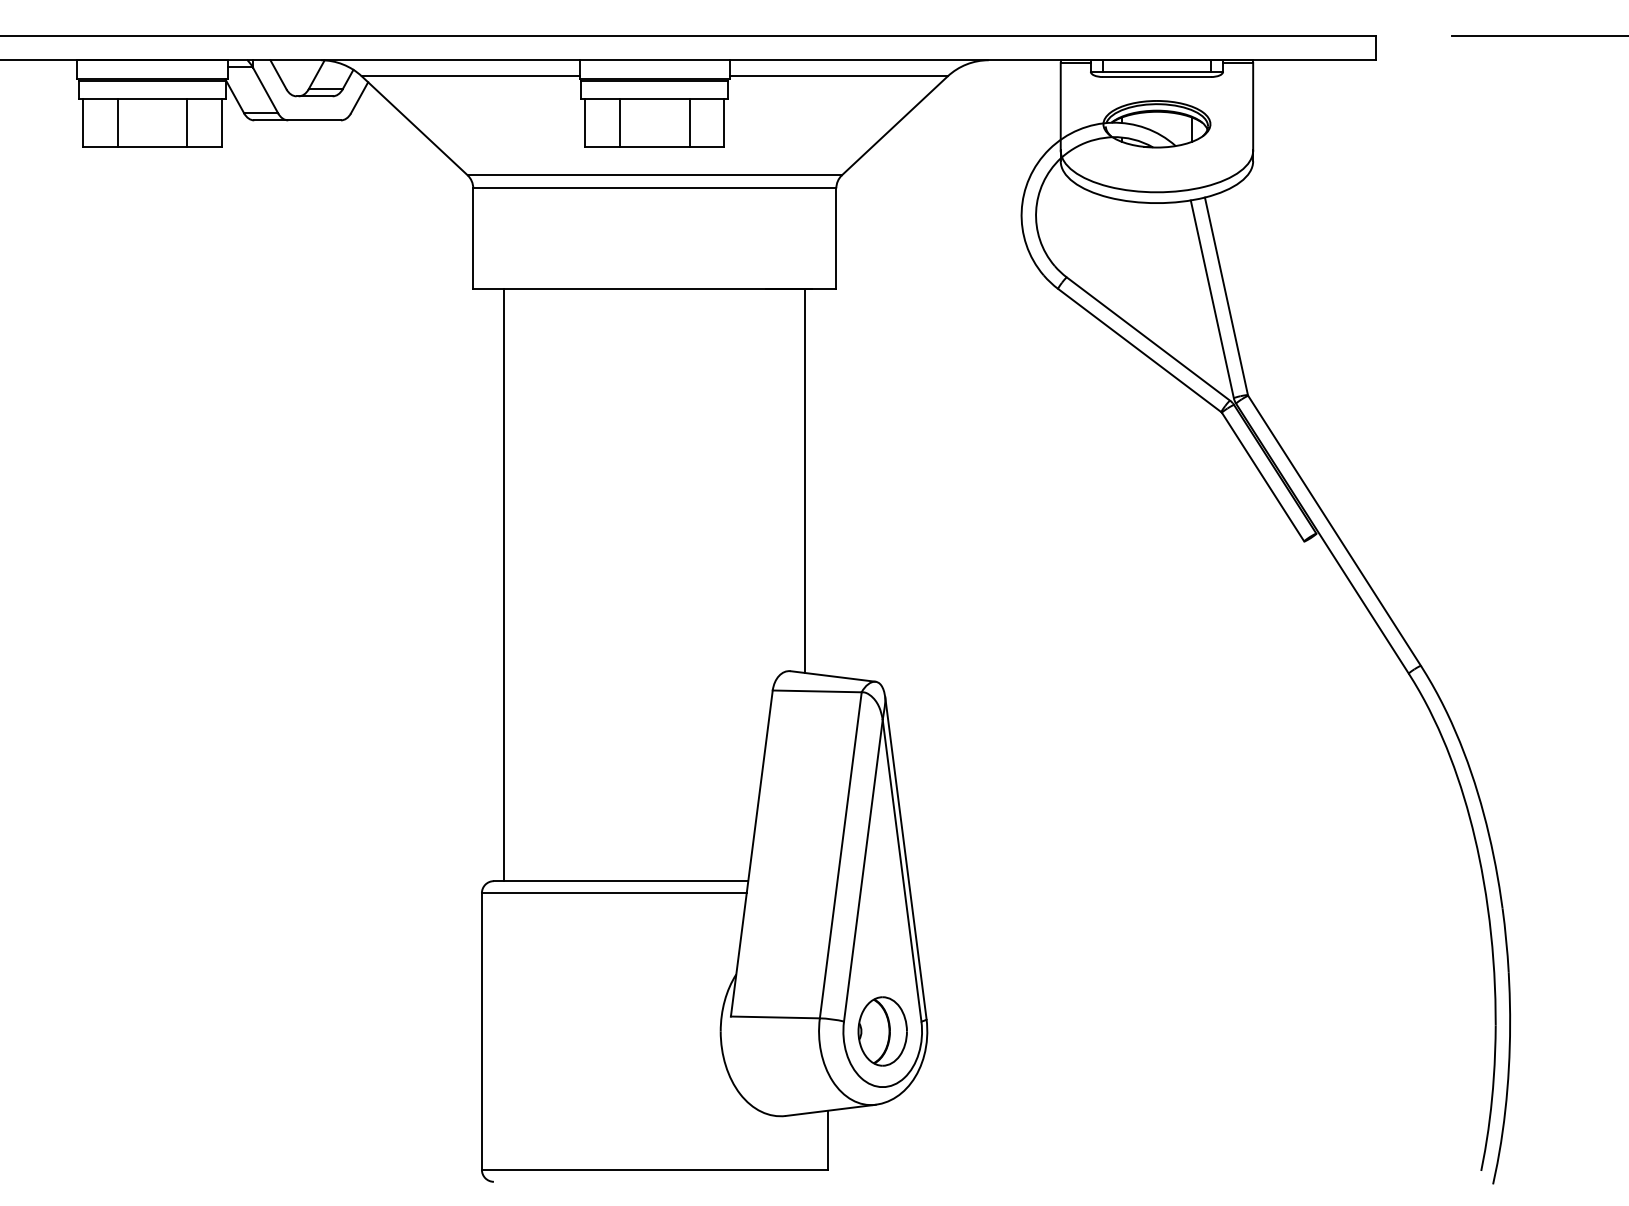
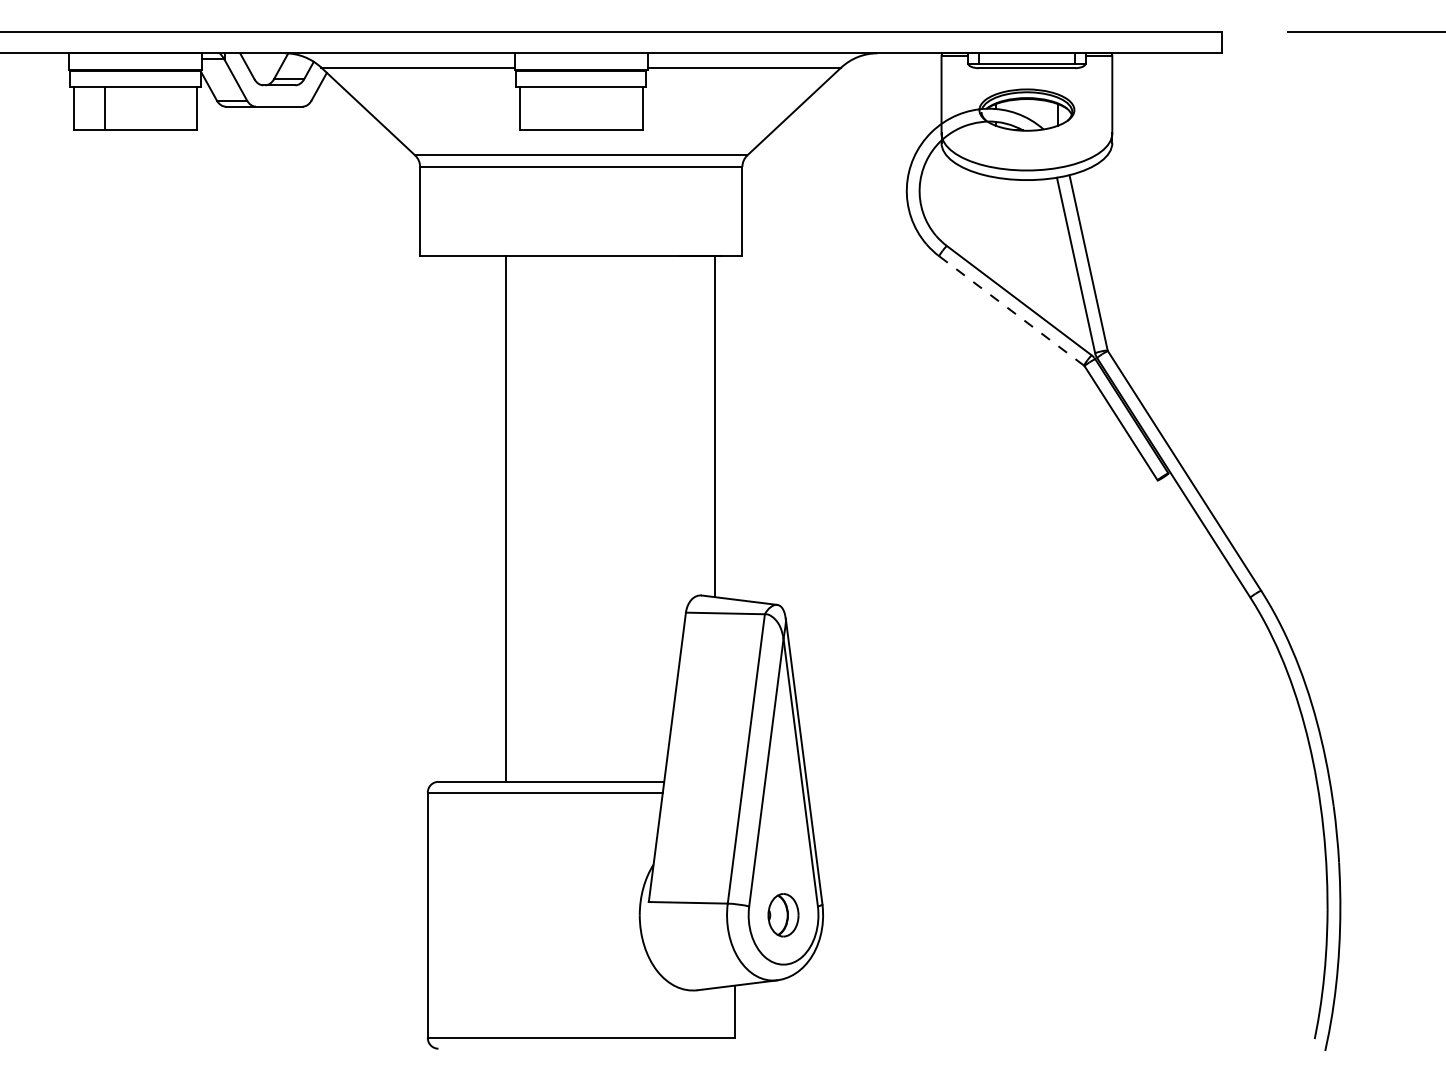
line: (187, 122) -> (166, 108), removed
line: (620, 122) -> (550, 108), removed
line: (689, 122) -> (612, 108), removed
line: (1140, 350) -> (1012, 310), solid -> dashed
line: (504, 584) -> (506, 518), moved
part: (882, 1031) -> (783, 915), size x0.7

